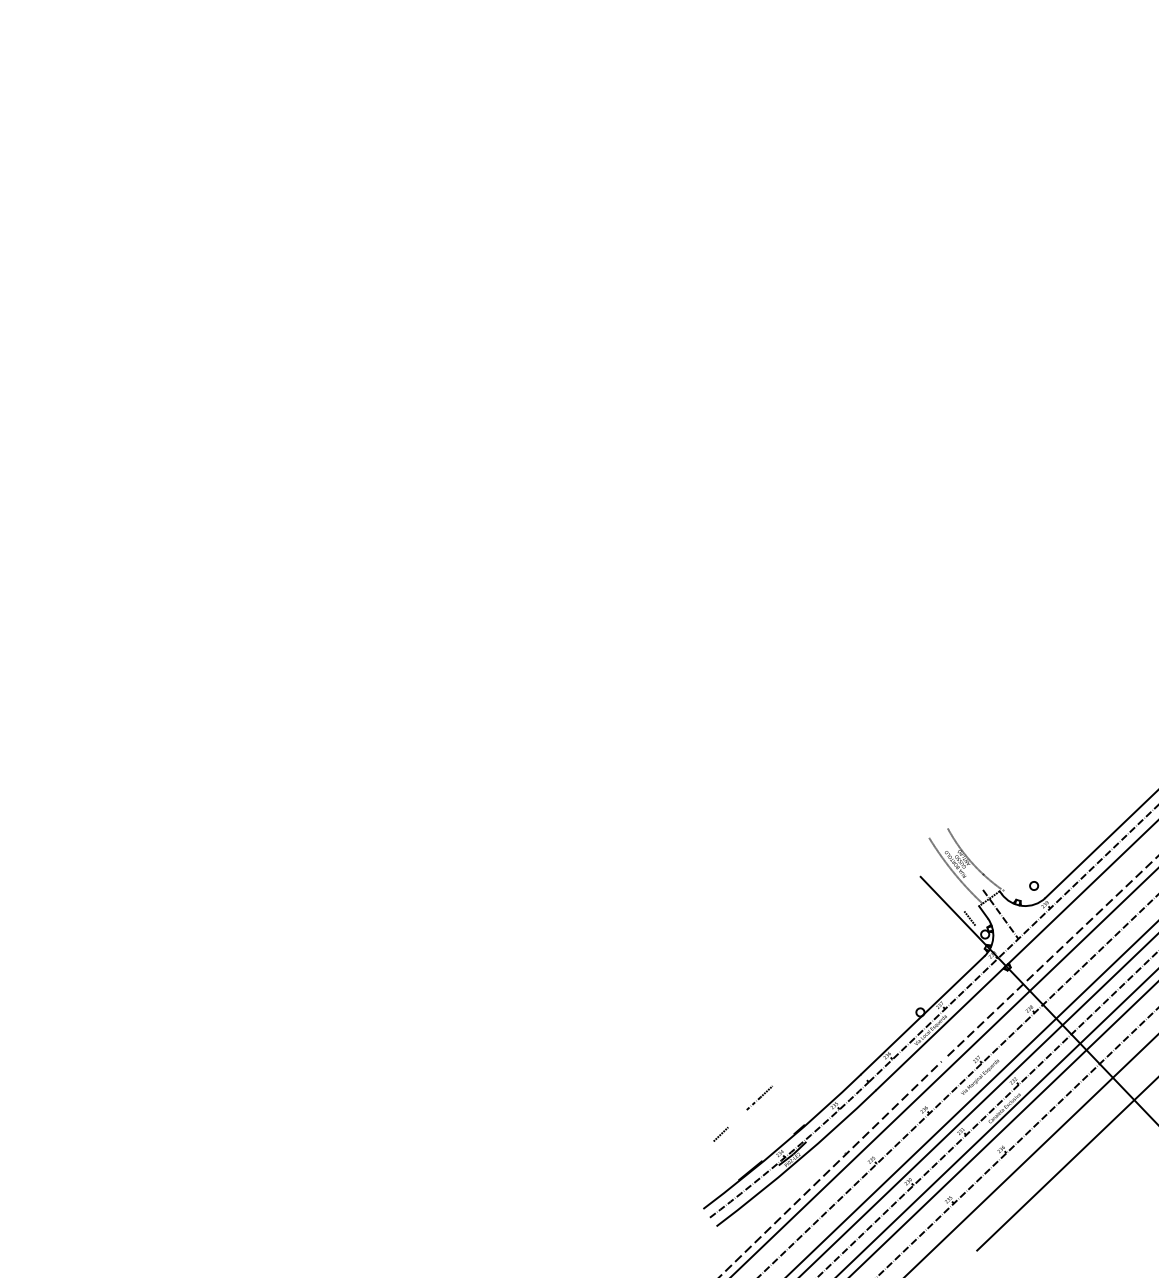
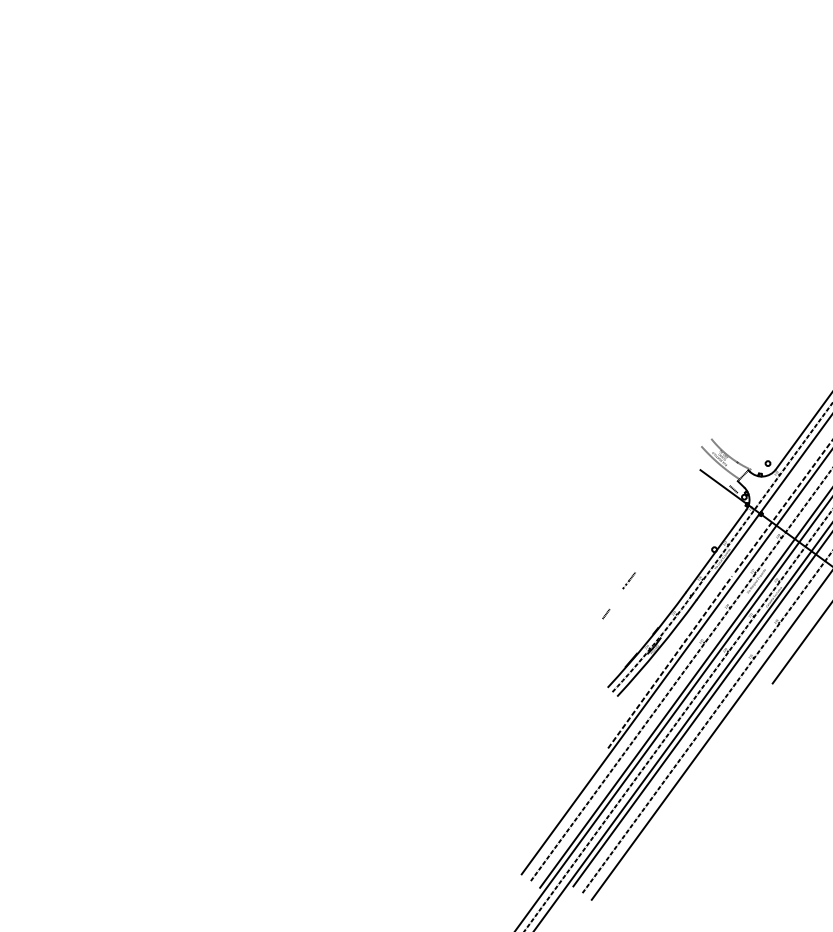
line: (1000, 913) -> (751, 483), removed
line: (758, 1097) -> (628, 580), moved
line: (721, 1135) -> (606, 614), moved

